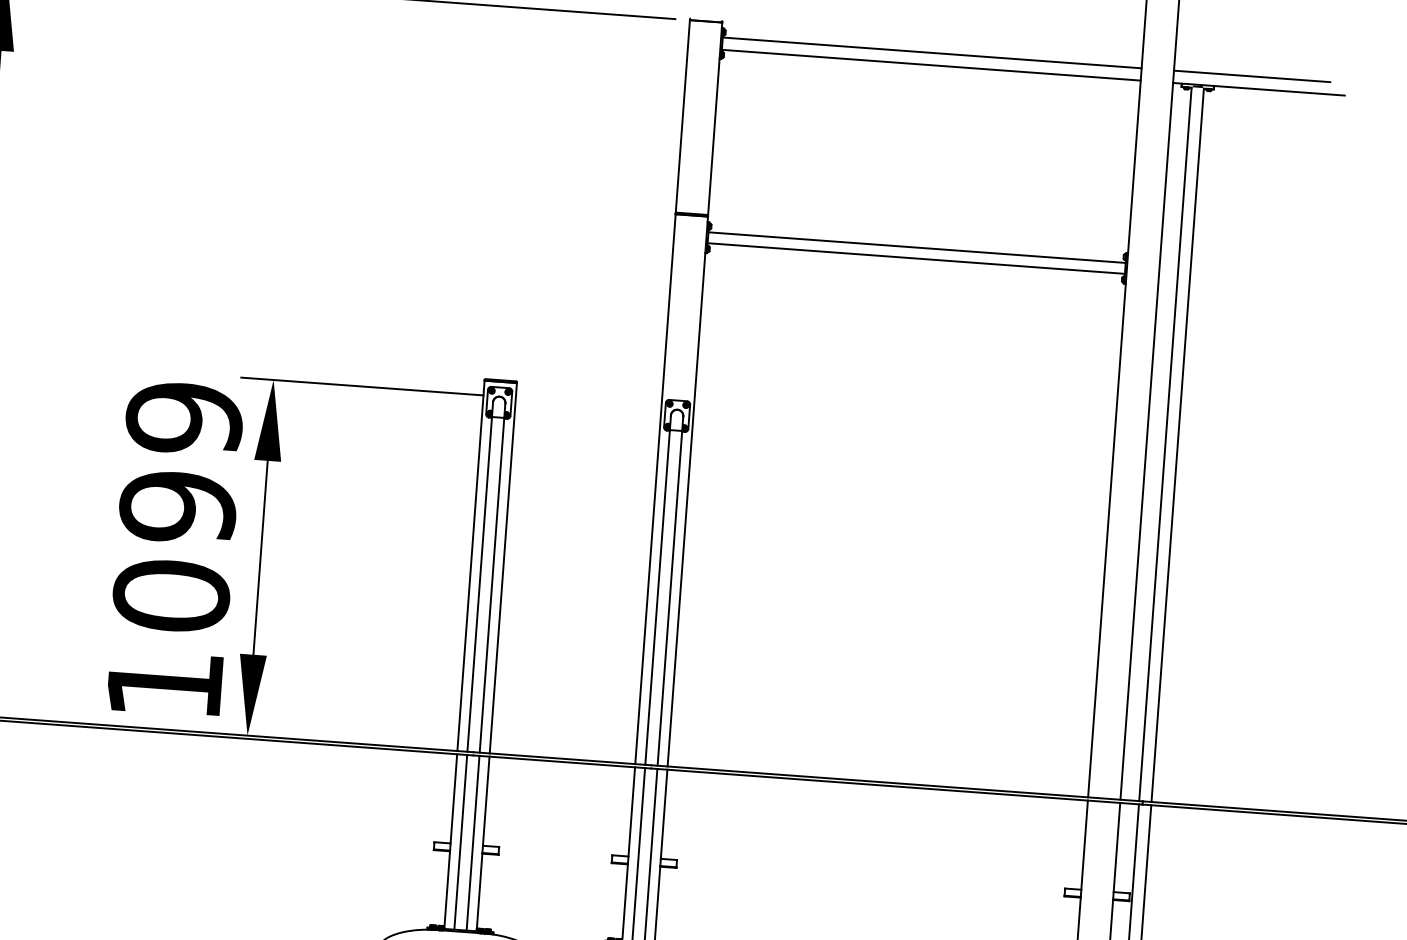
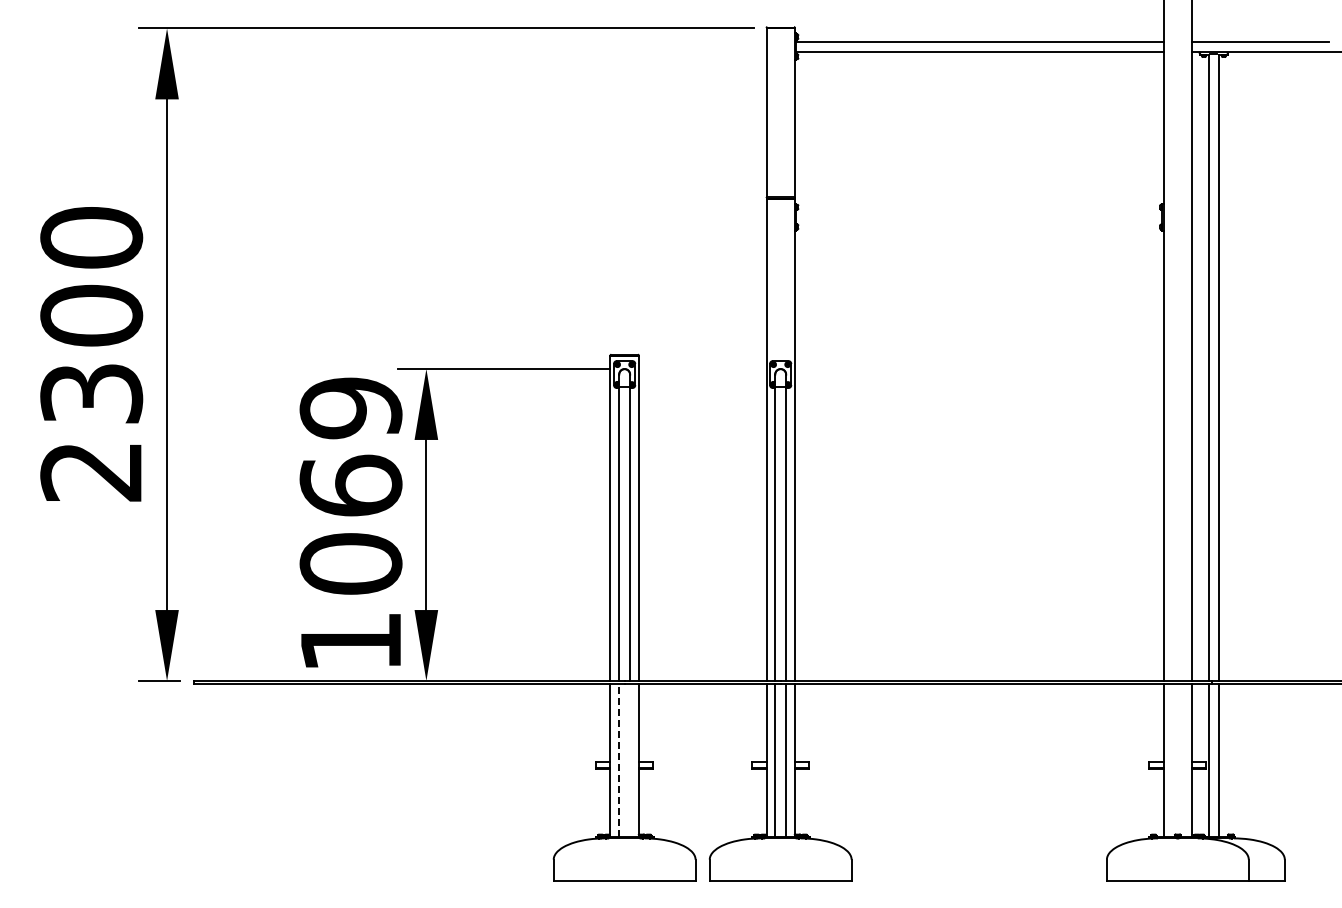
line: (917, 247) -> (979, 212), removed
line: (916, 258) -> (979, 221), removed
text: (177, 506) -> (350, 485), 1099 -> 1069
line: (461, 842) -> (619, 760), solid -> dashed
line: (473, 842) -> (630, 759), removed

